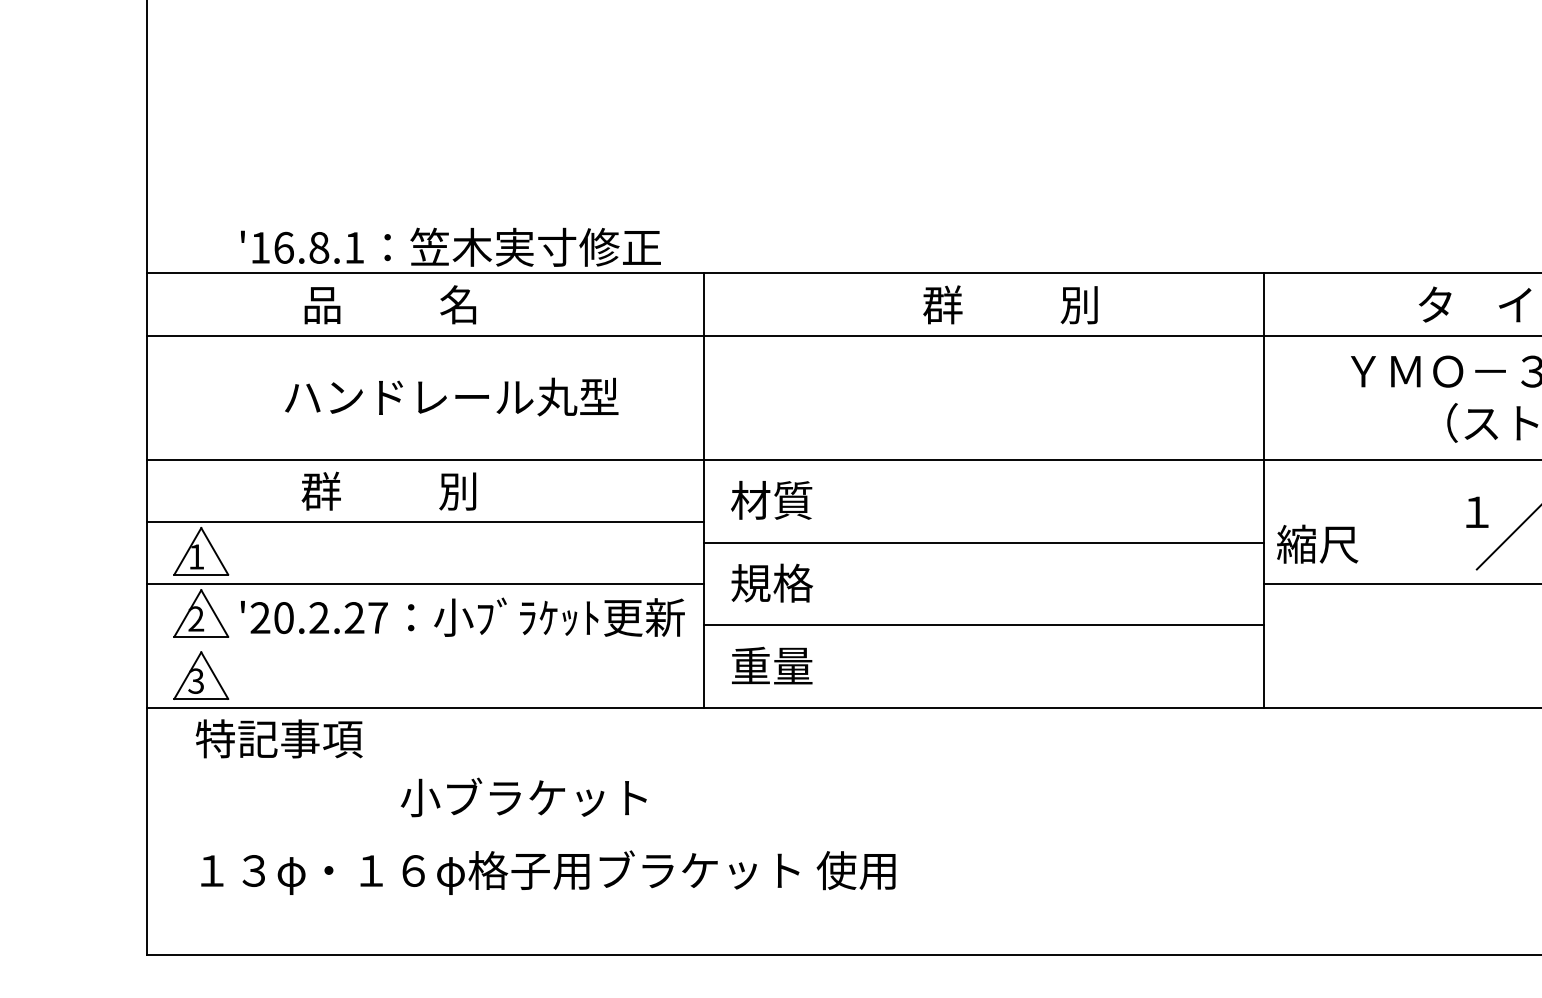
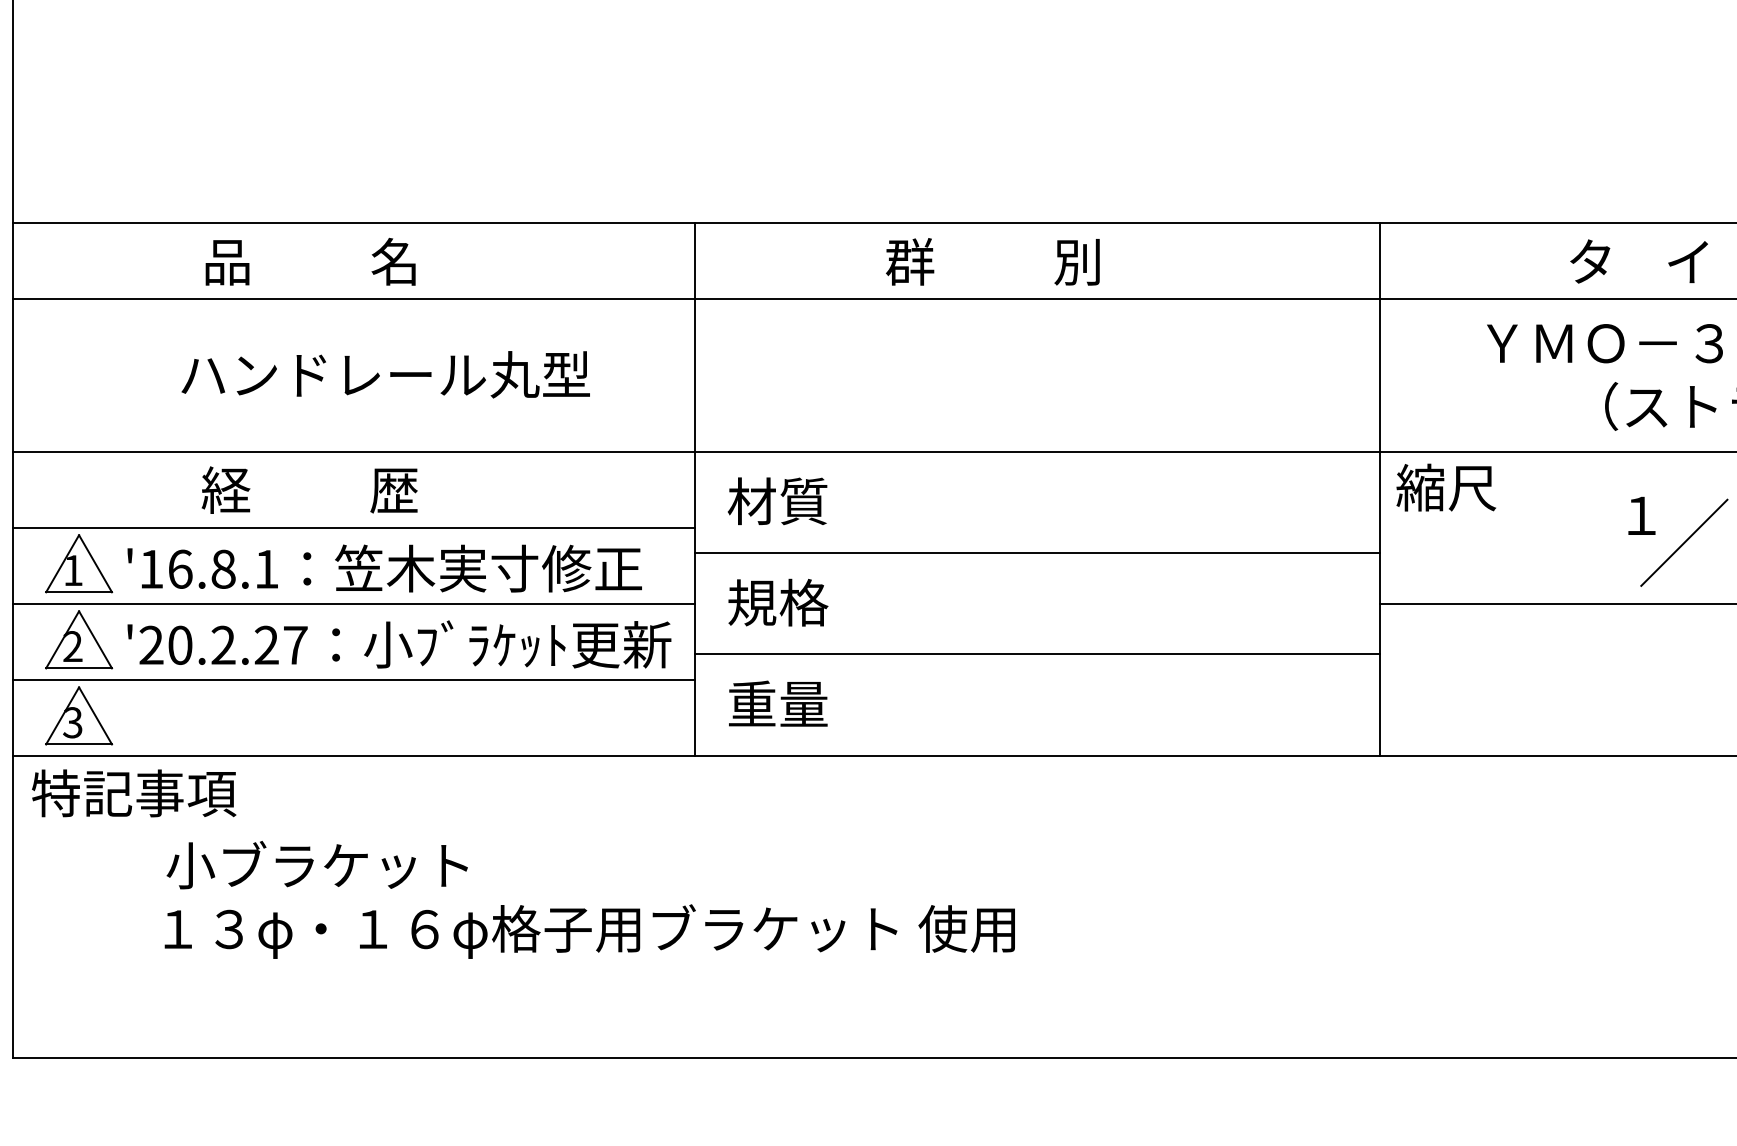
text: (450, 246) -> (384, 567), moved
text: (1010, 304) -> (992, 261), moved
text: (389, 490) -> (309, 489), 群          別 -> 経          歴
text: (1317, 543) -> (1446, 486), moved
line: (425, 646) -> (353, 680), added
text: (278, 738) -> (133, 792), moved
text: (523, 797) -> (316, 865), moved
text: (548, 872) -> (590, 931), moved

